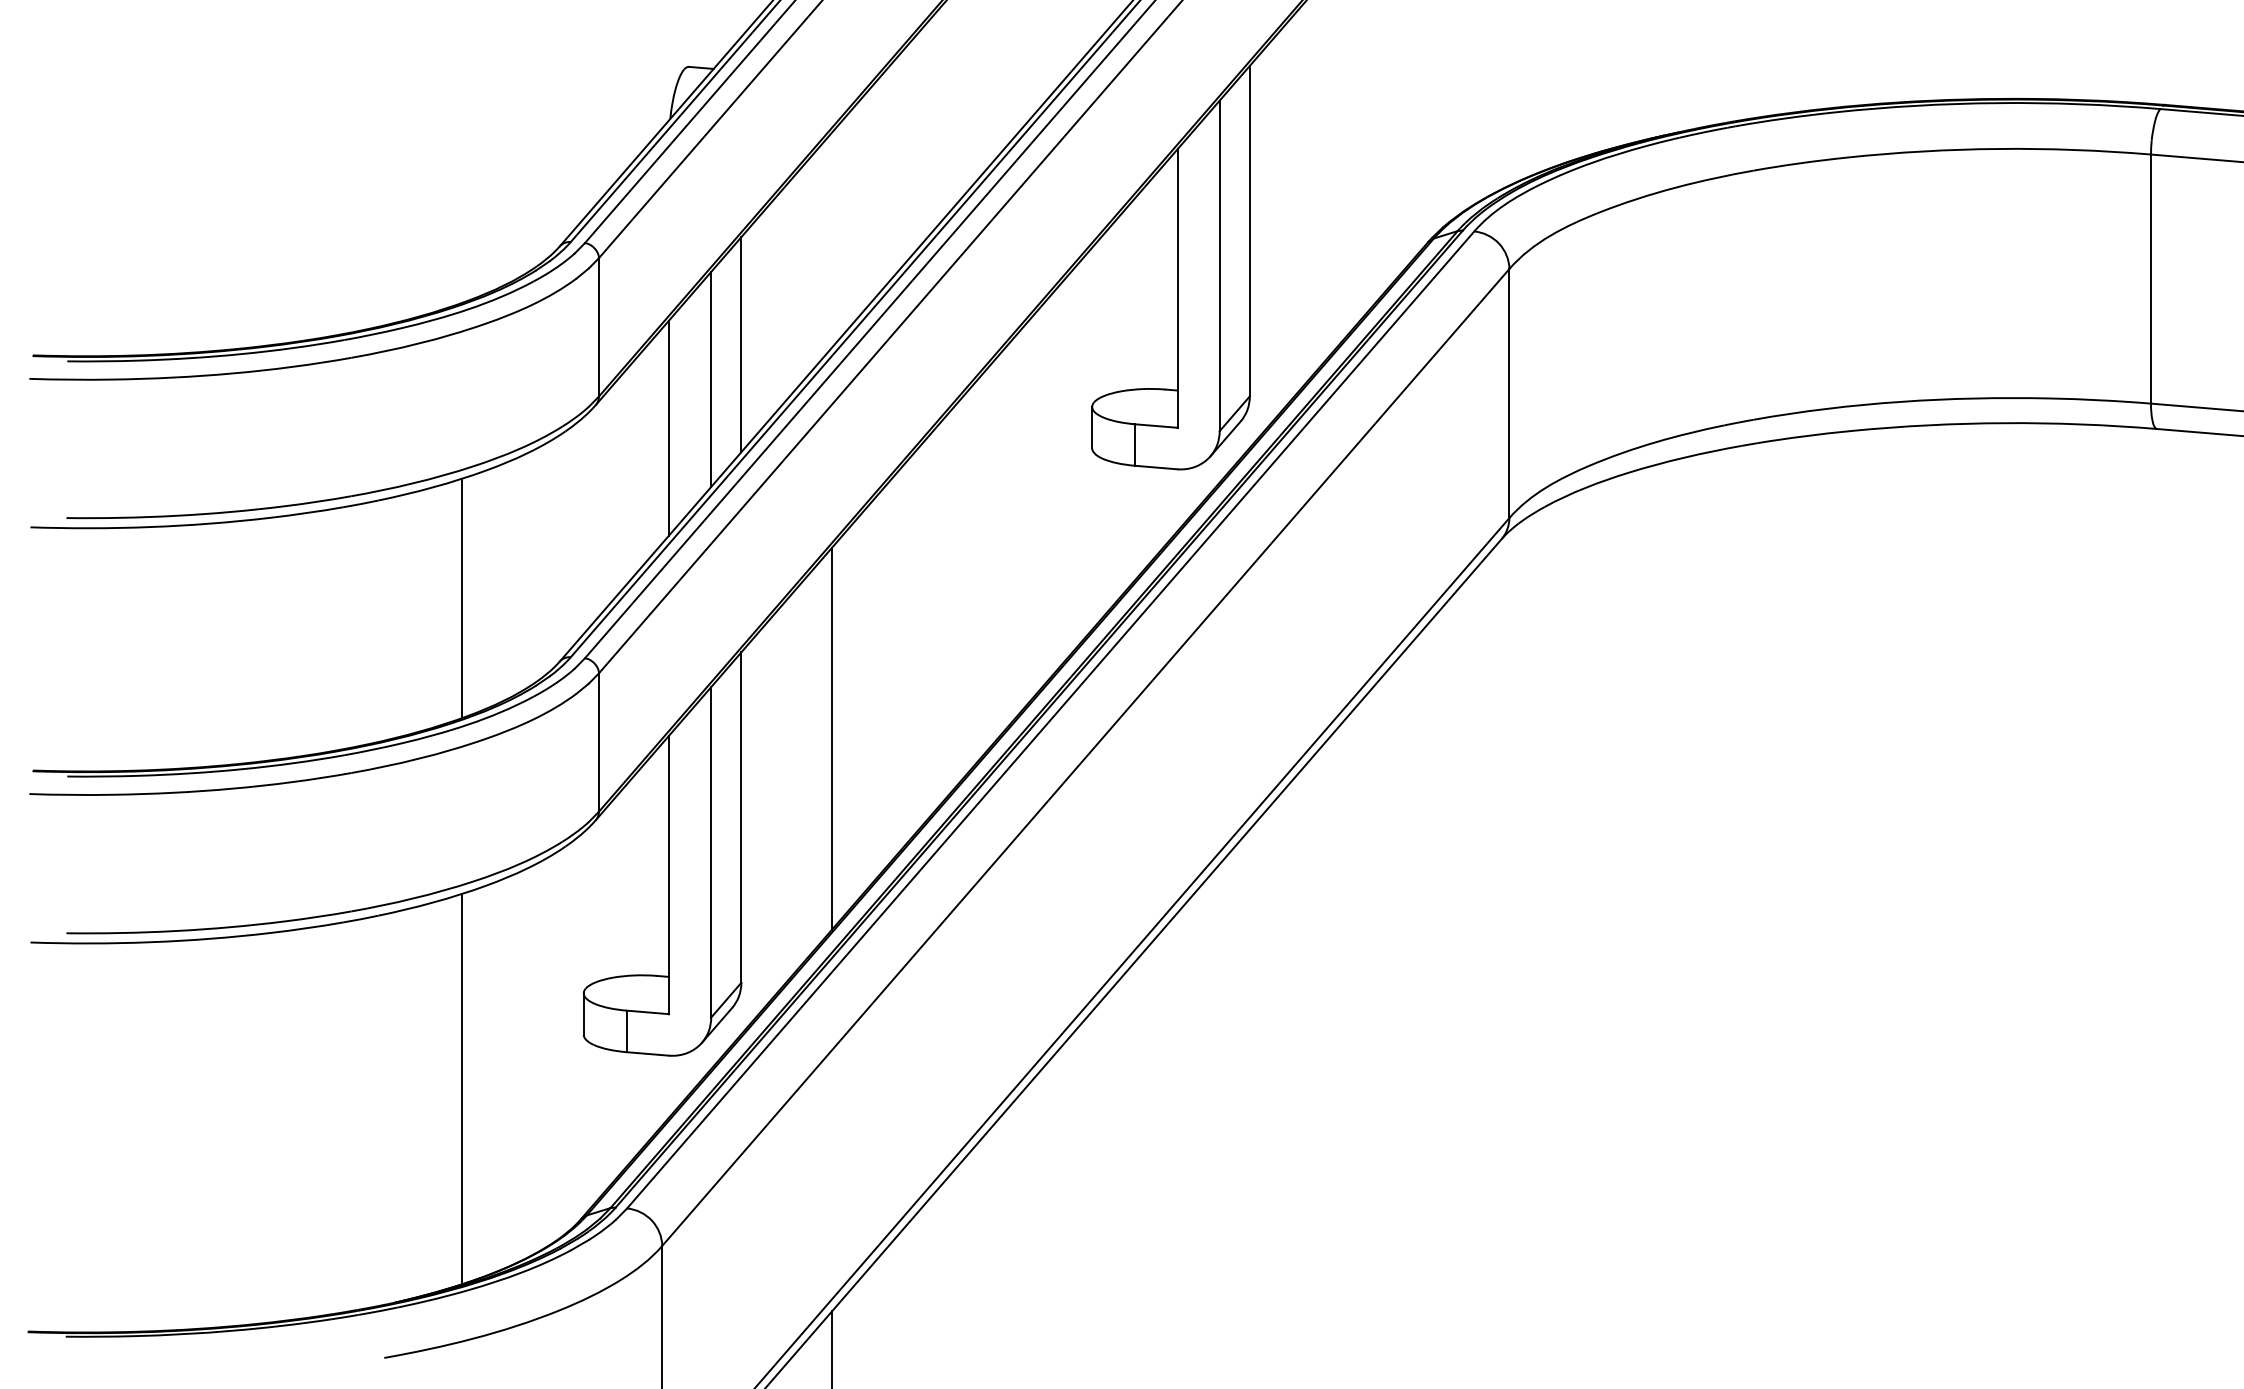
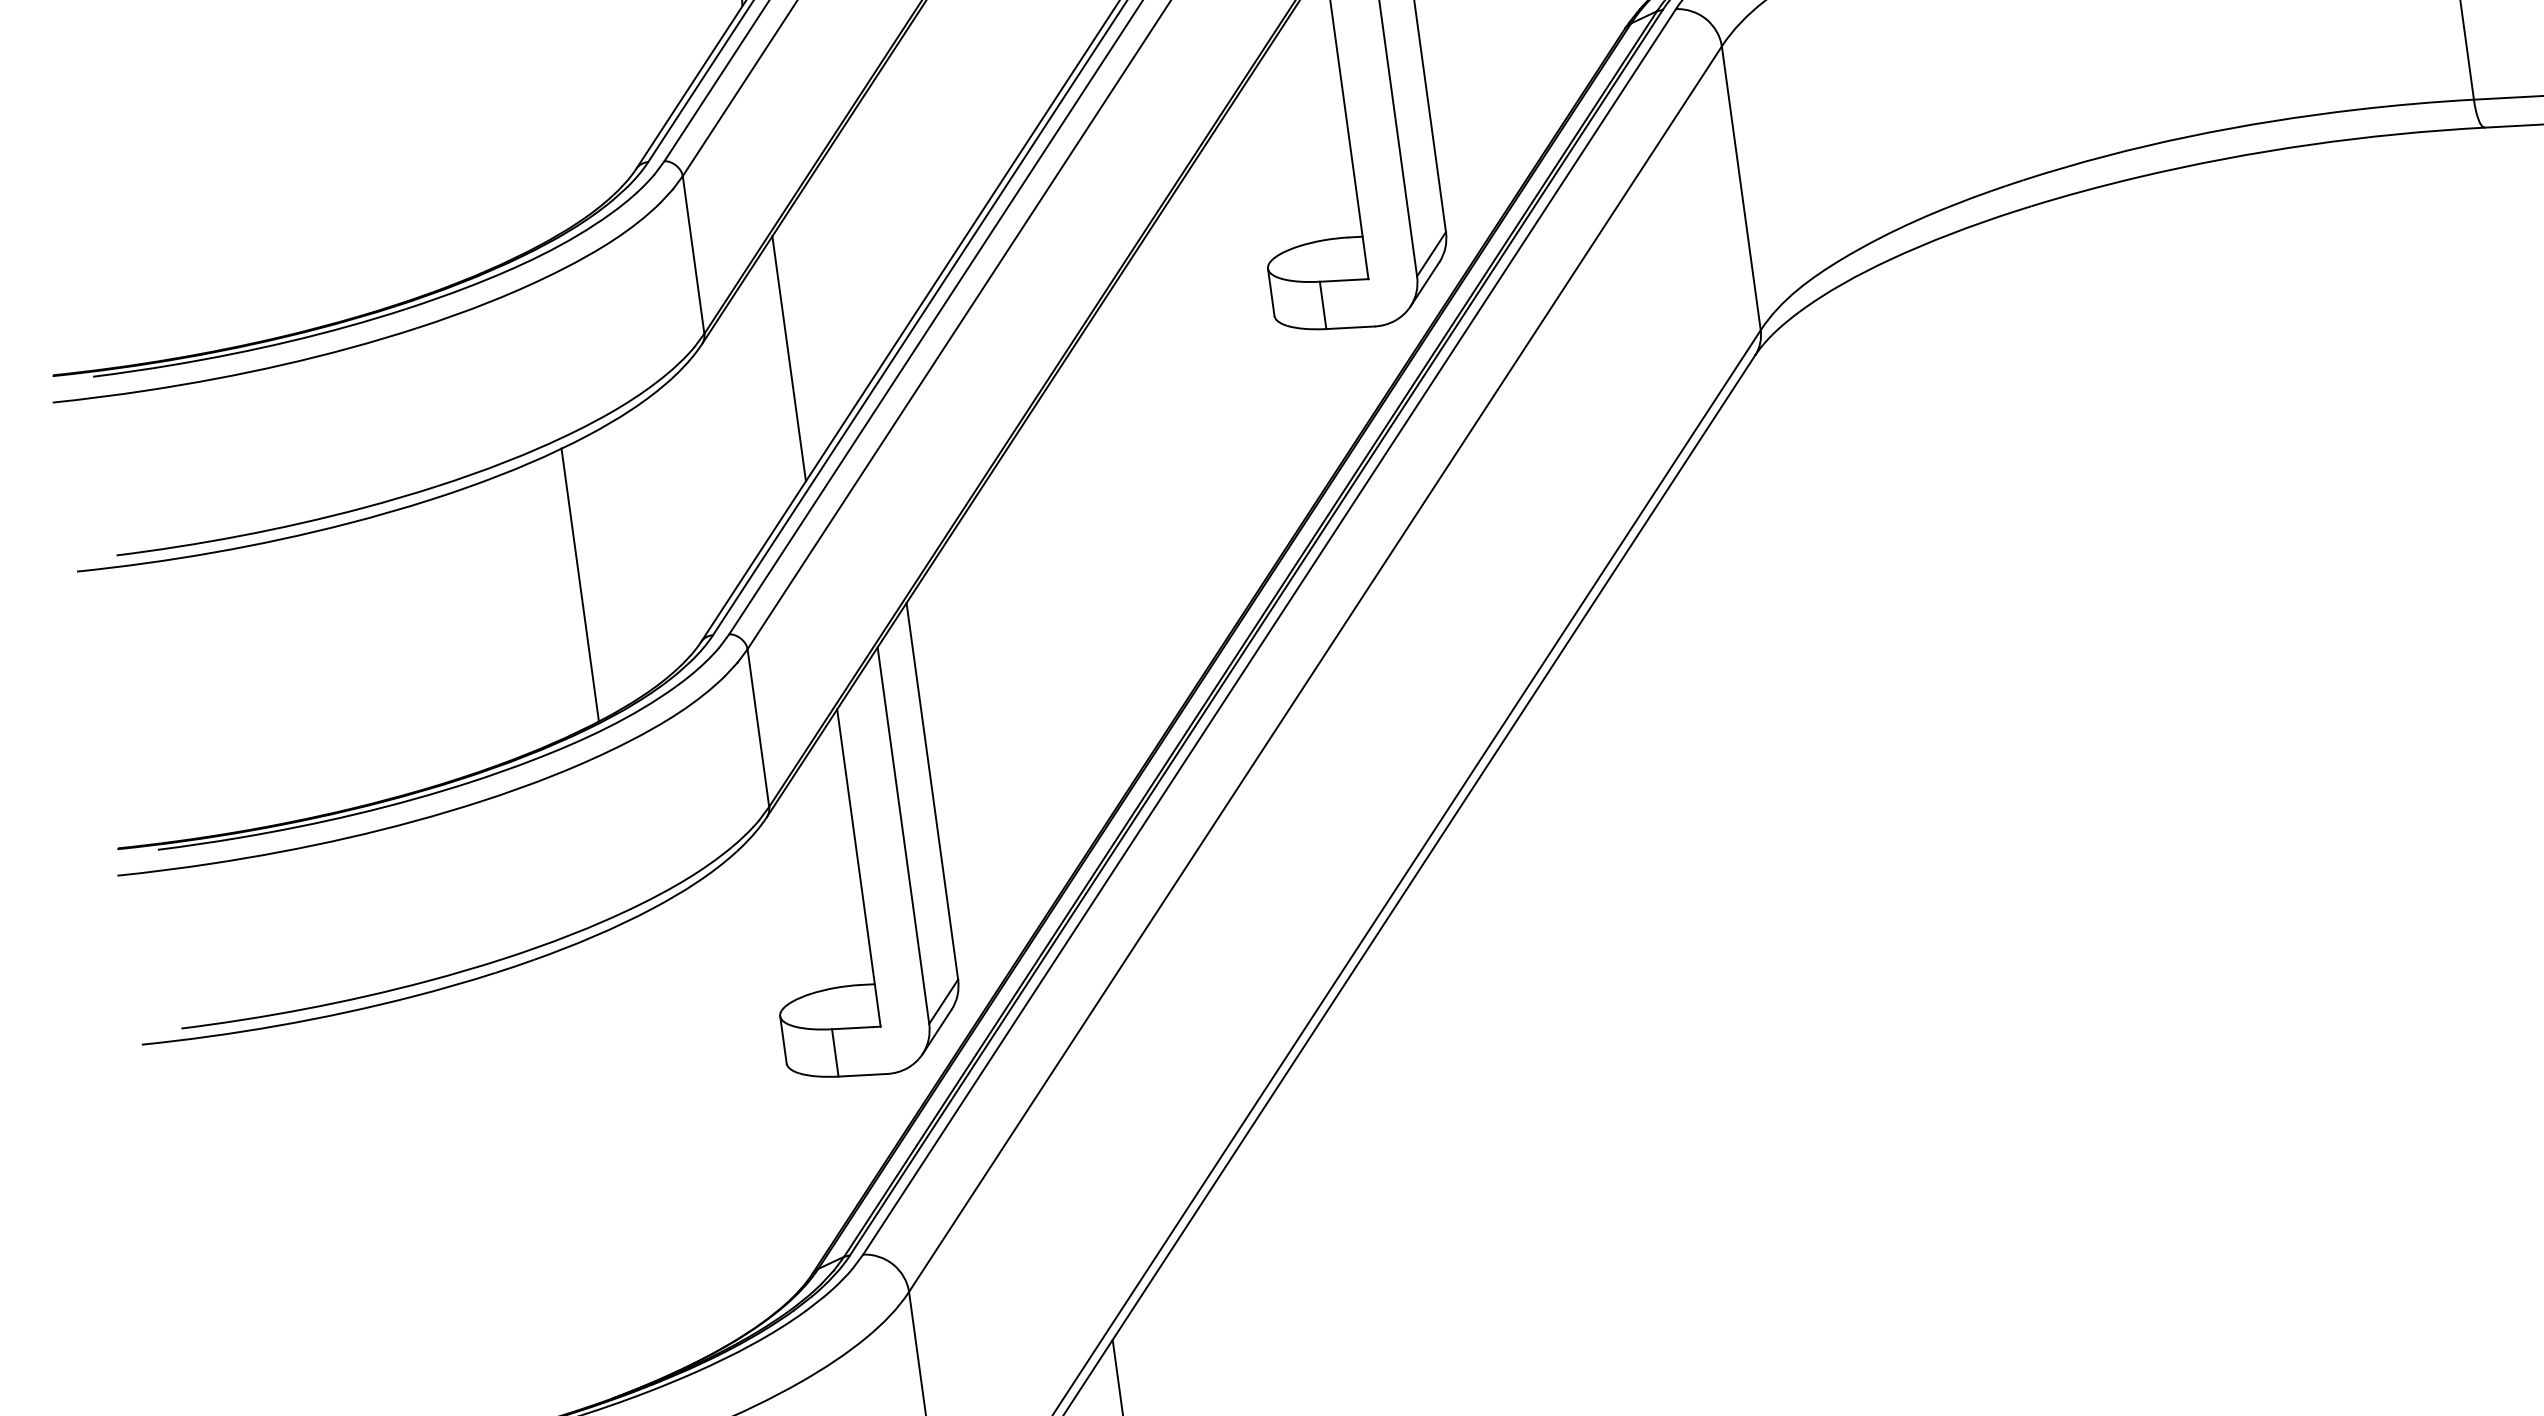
line: (741, 344) -> (858, 252), removed
line: (711, 378) -> (829, 295), removed
line: (831, 738) -> (1022, 687), removed
line: (462, 1088) -> (656, 1143), removed

